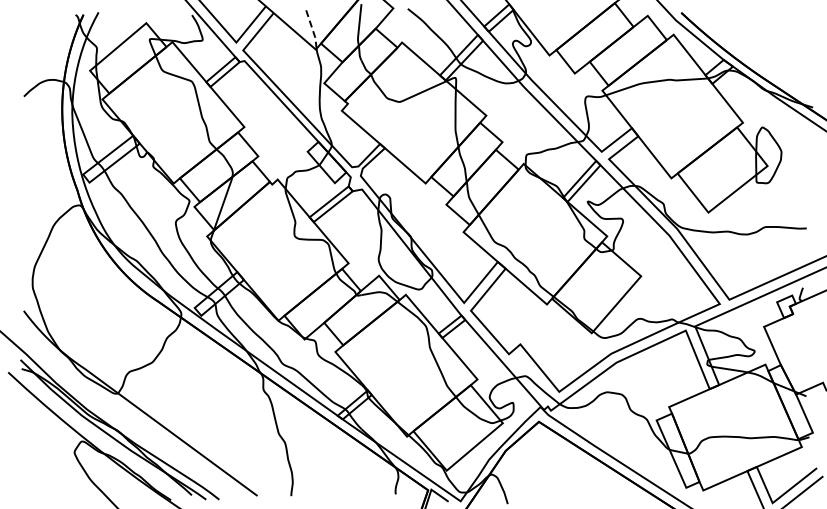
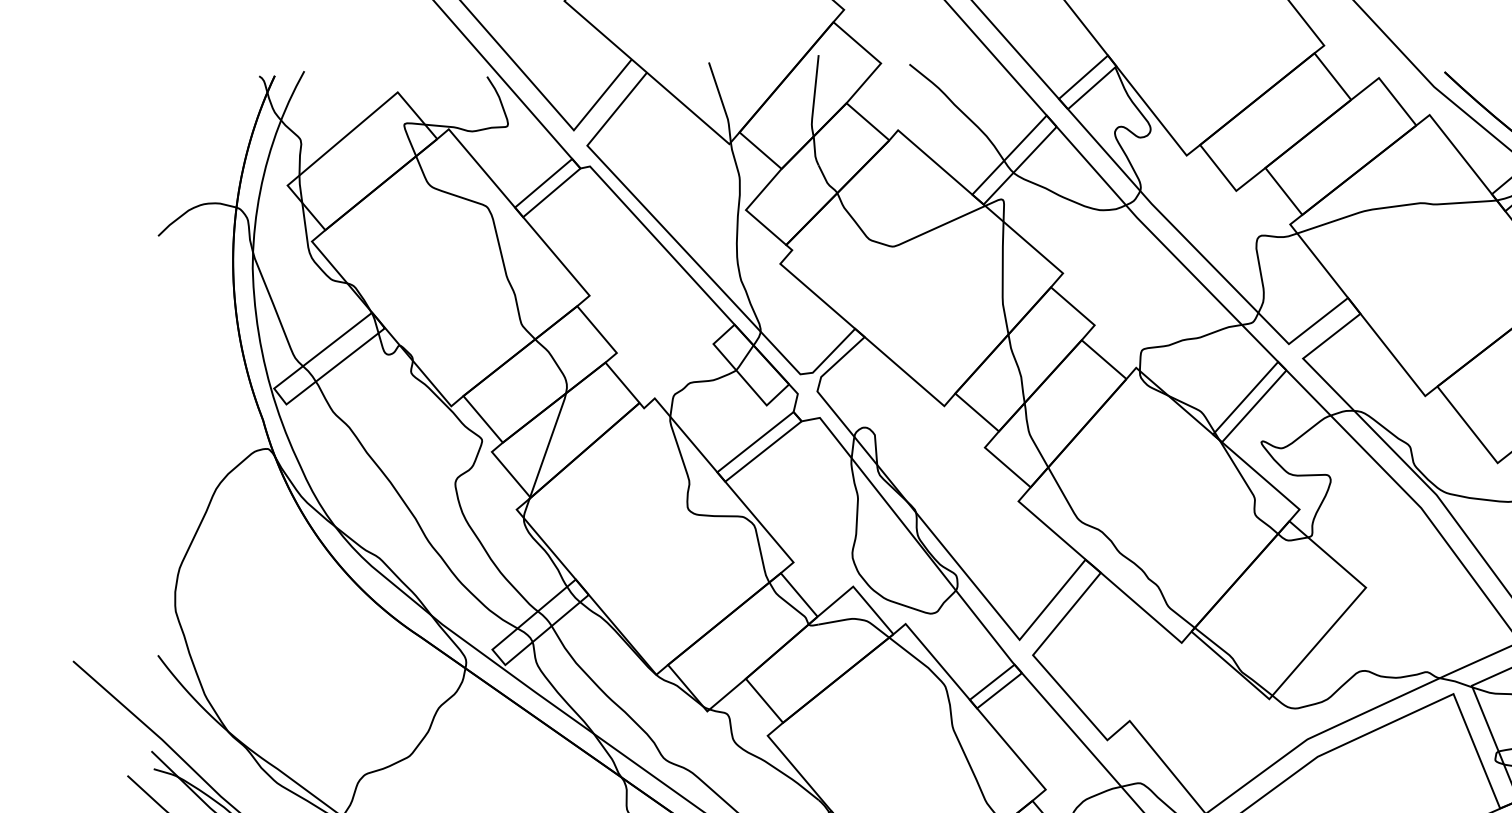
line: (312, 29) -> (722, 104), dashed -> solid

